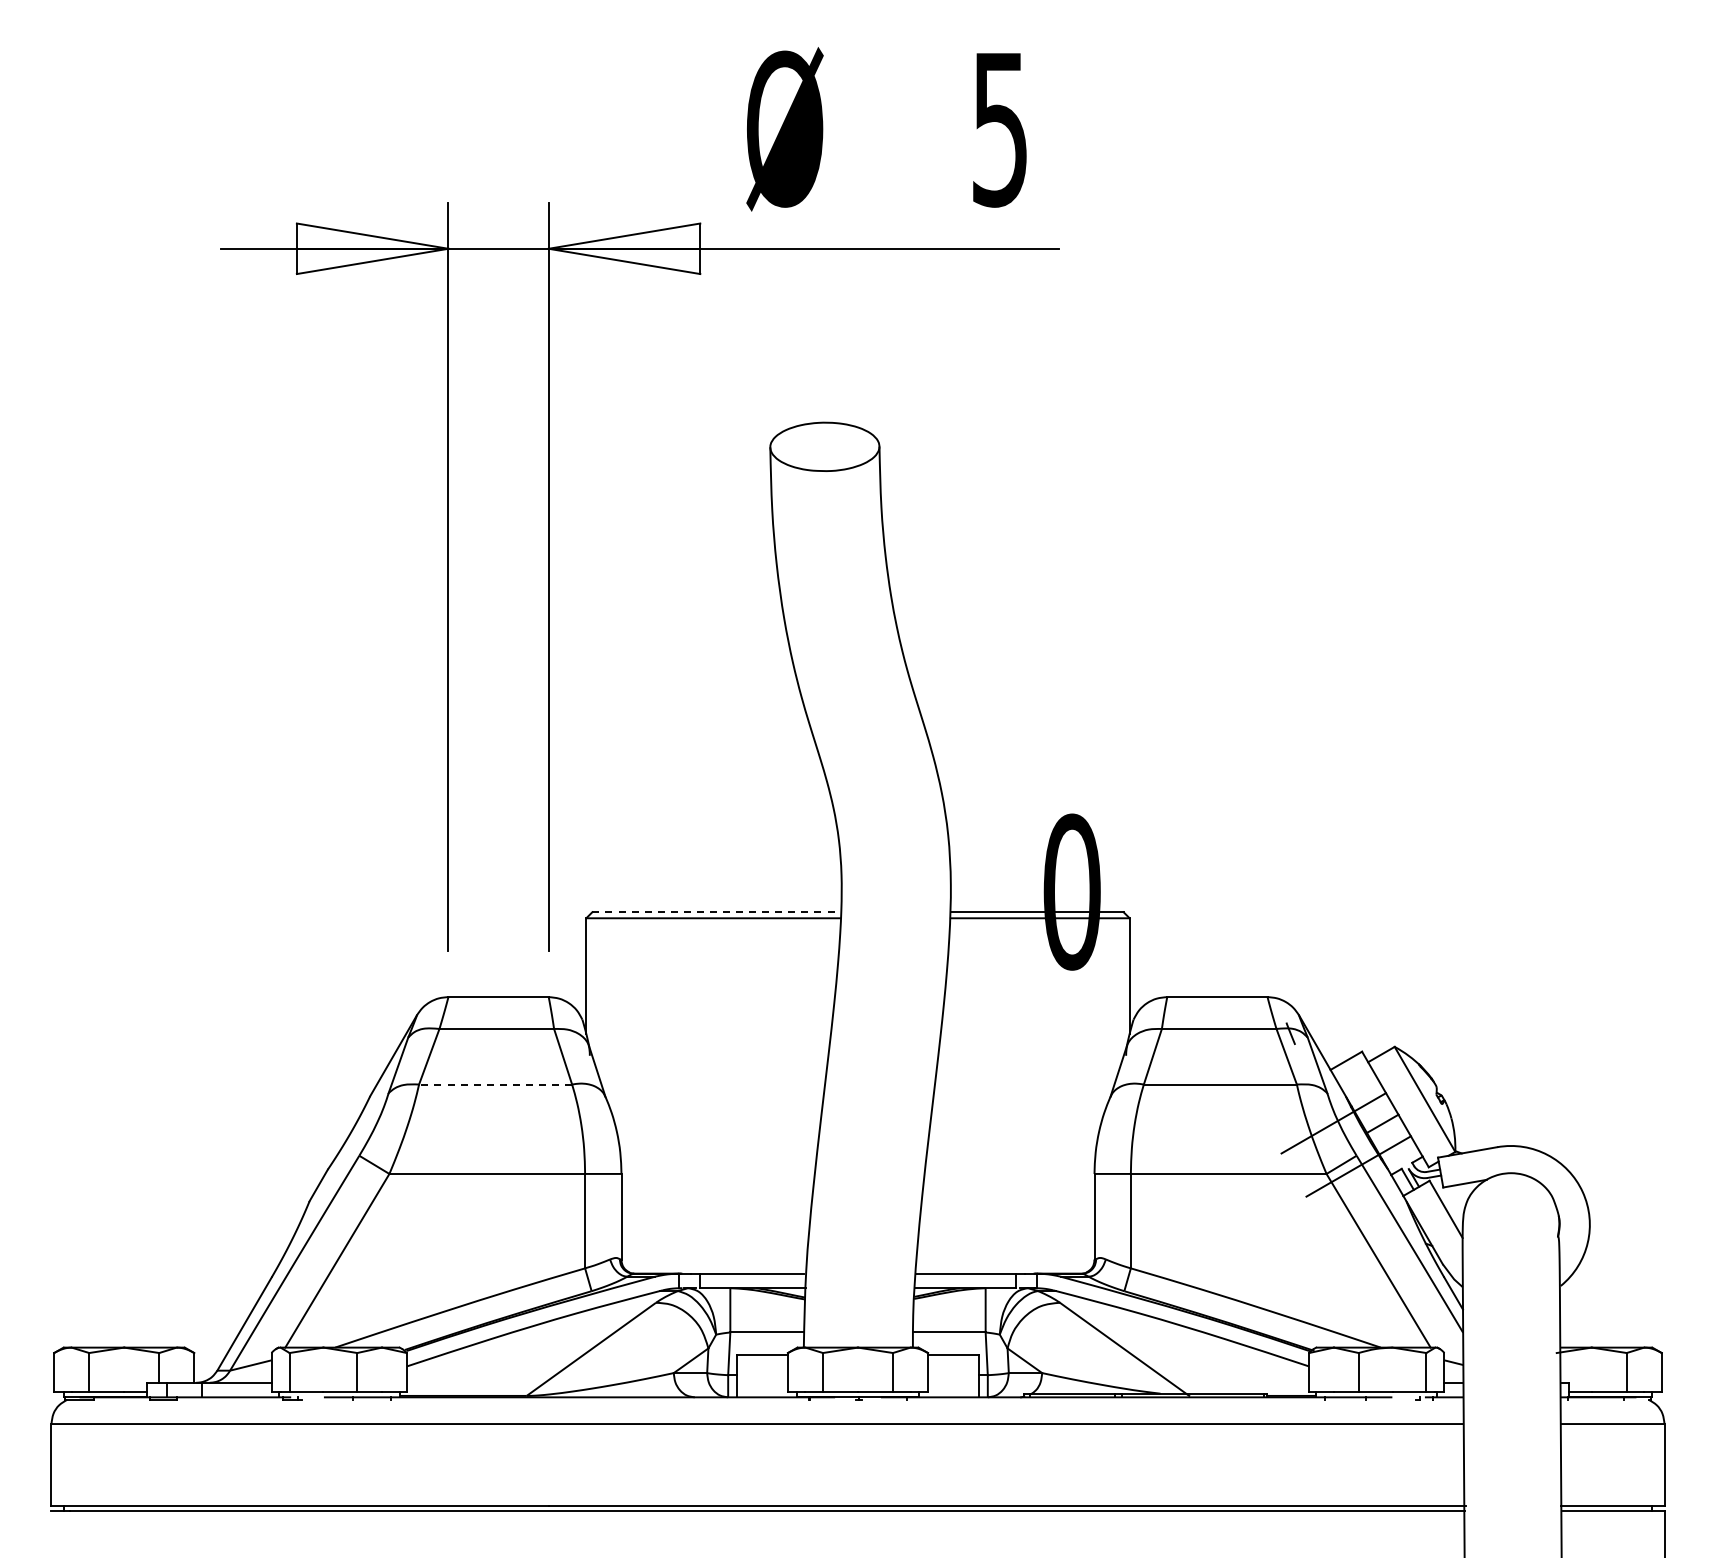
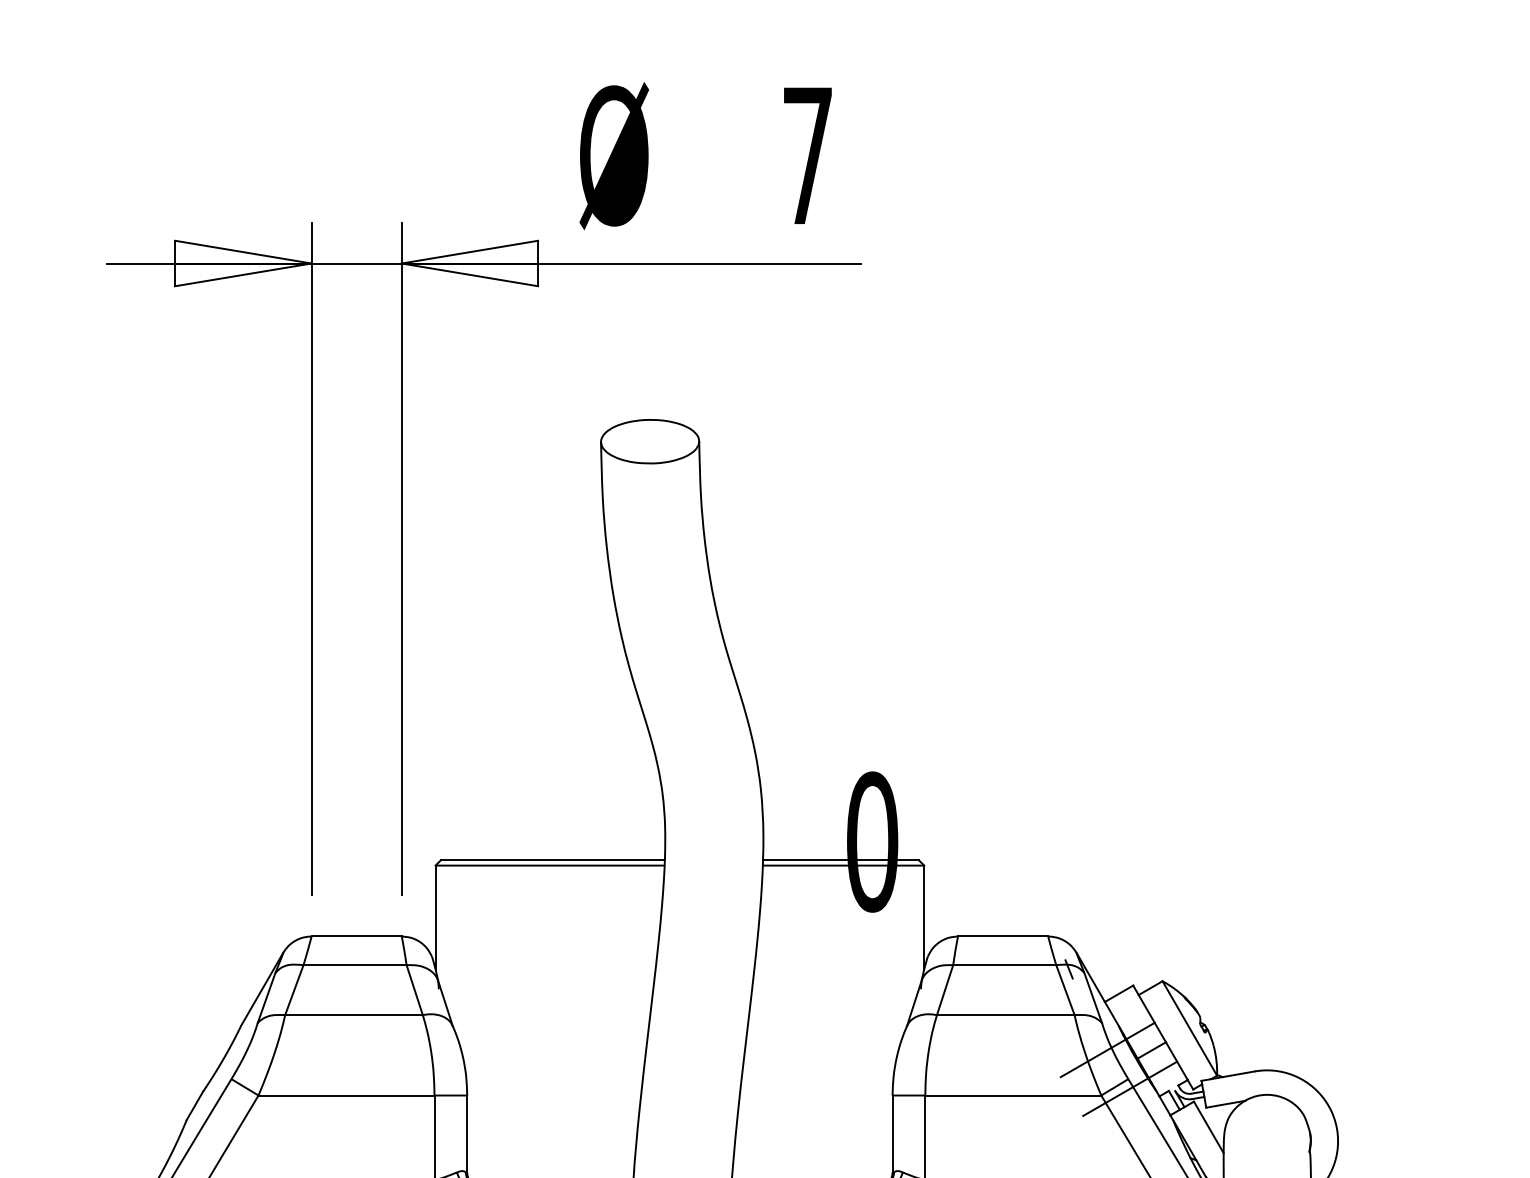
text: (999, 130) -> (807, 157), 5 -> 7
line: (717, 912) -> (553, 860), dashed -> solid
line: (495, 1084) -> (353, 1015), dashed -> solid

